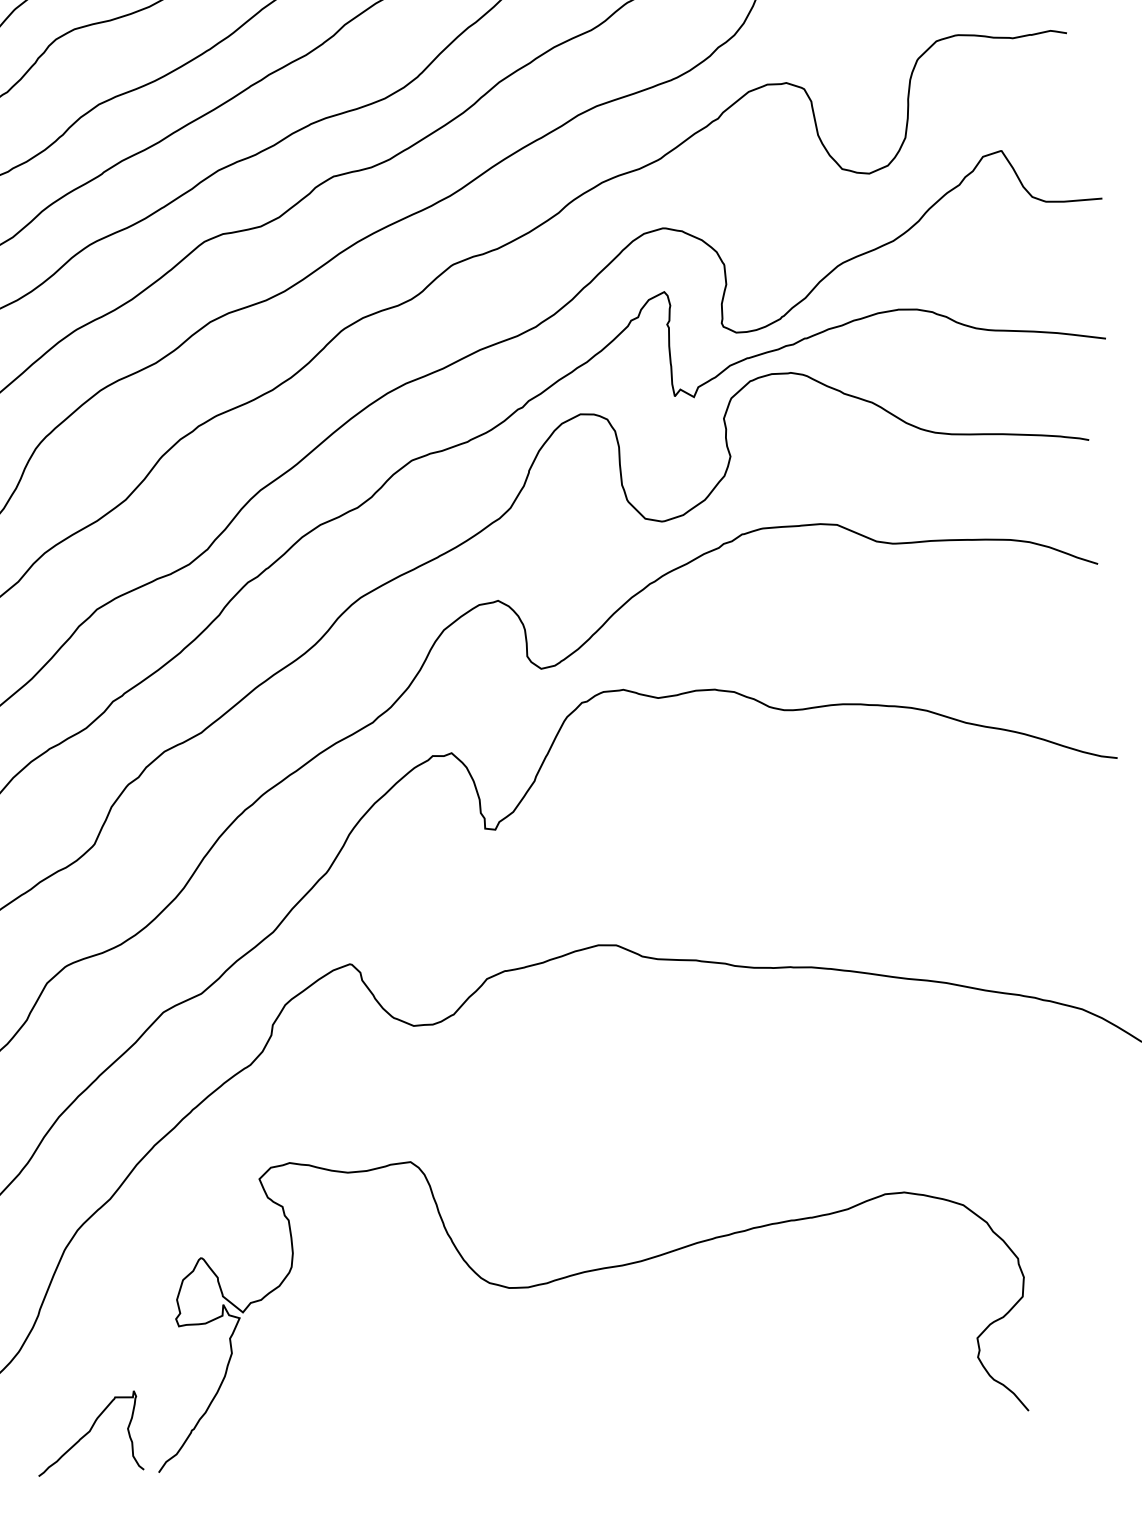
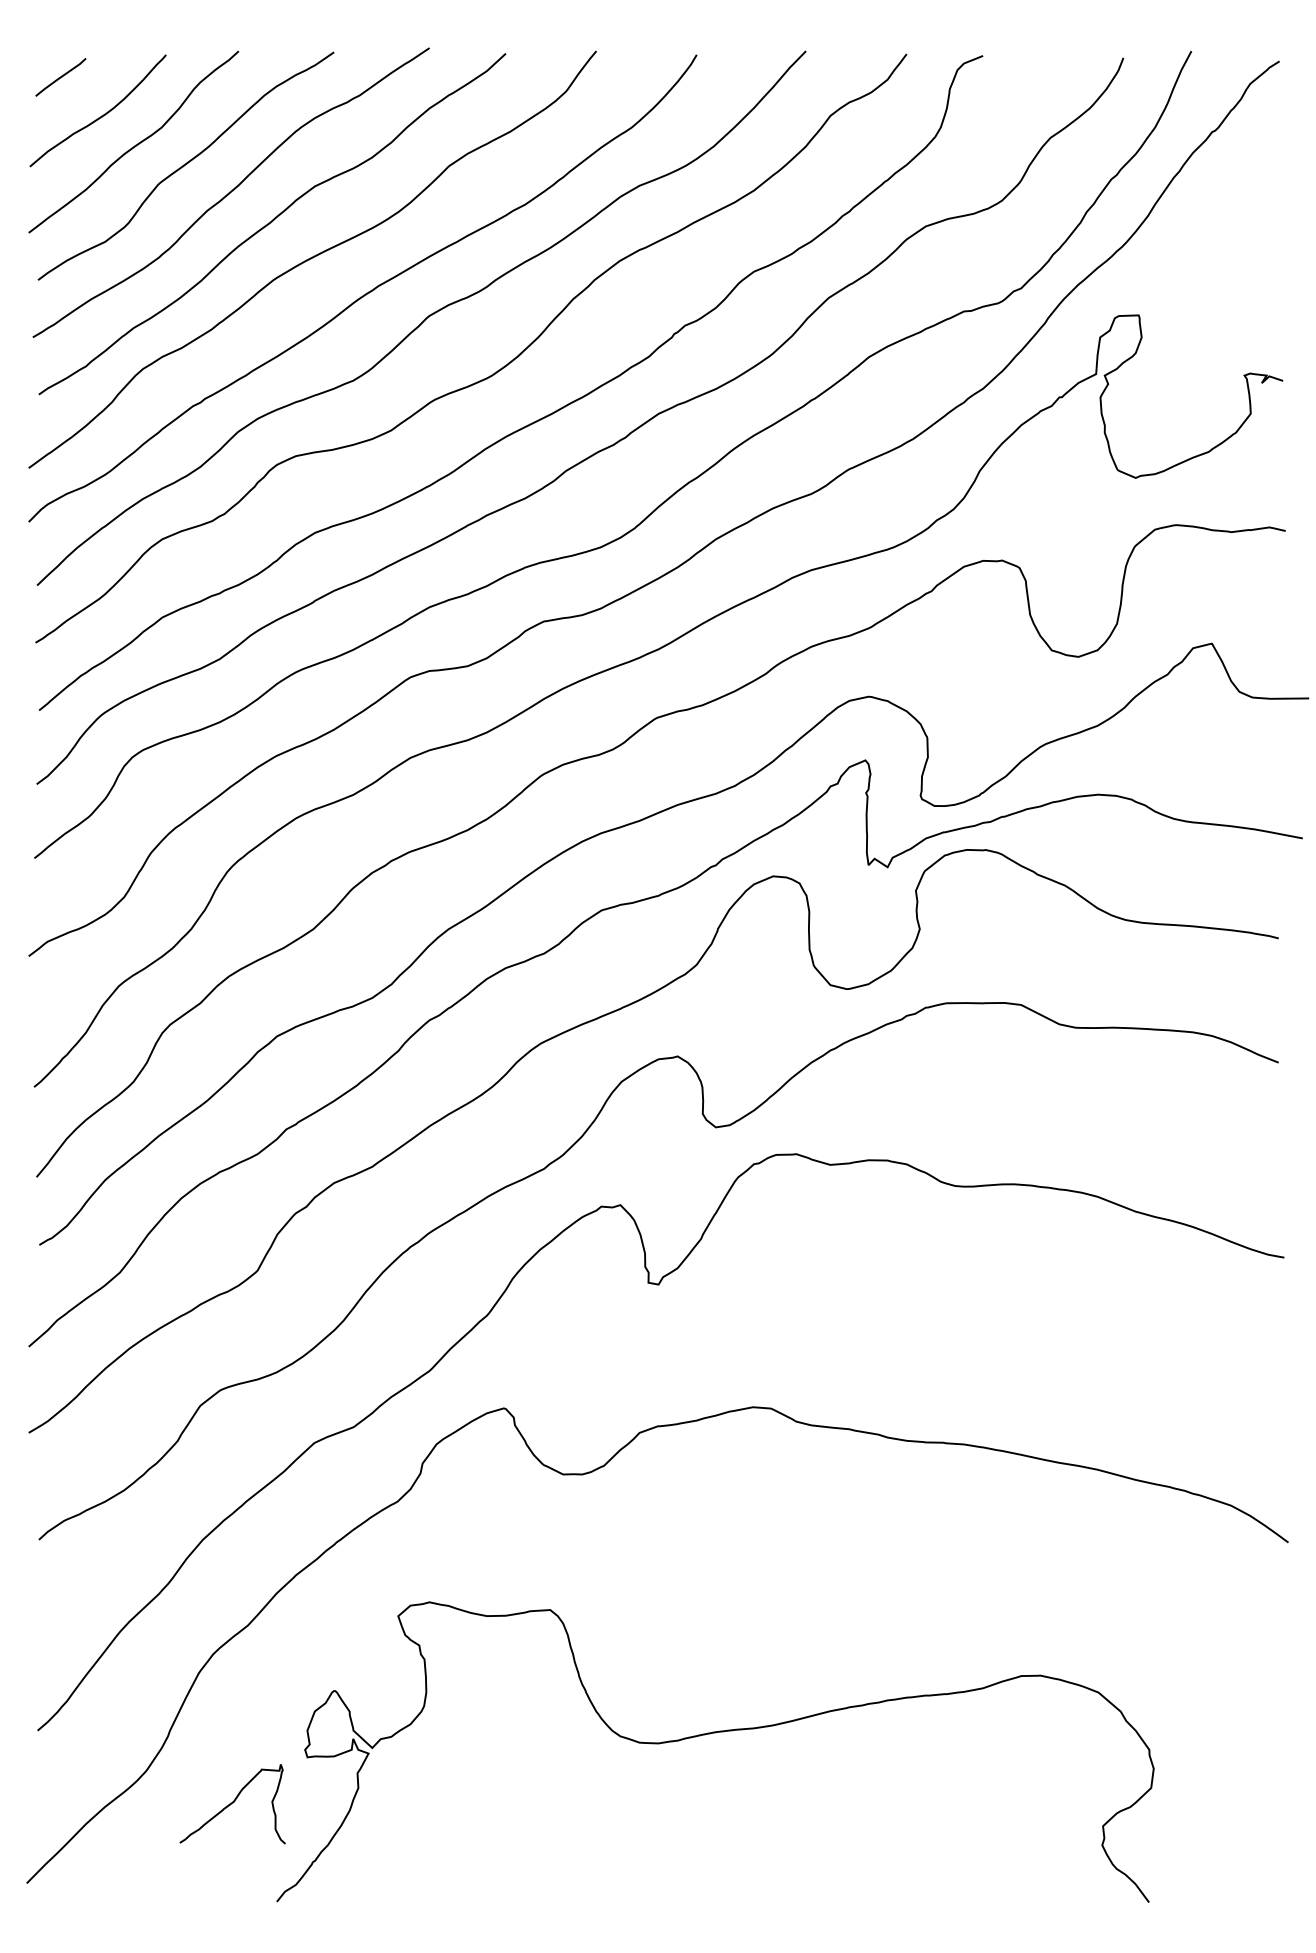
curve: (88, 1433) -> (232, 1803), moved

